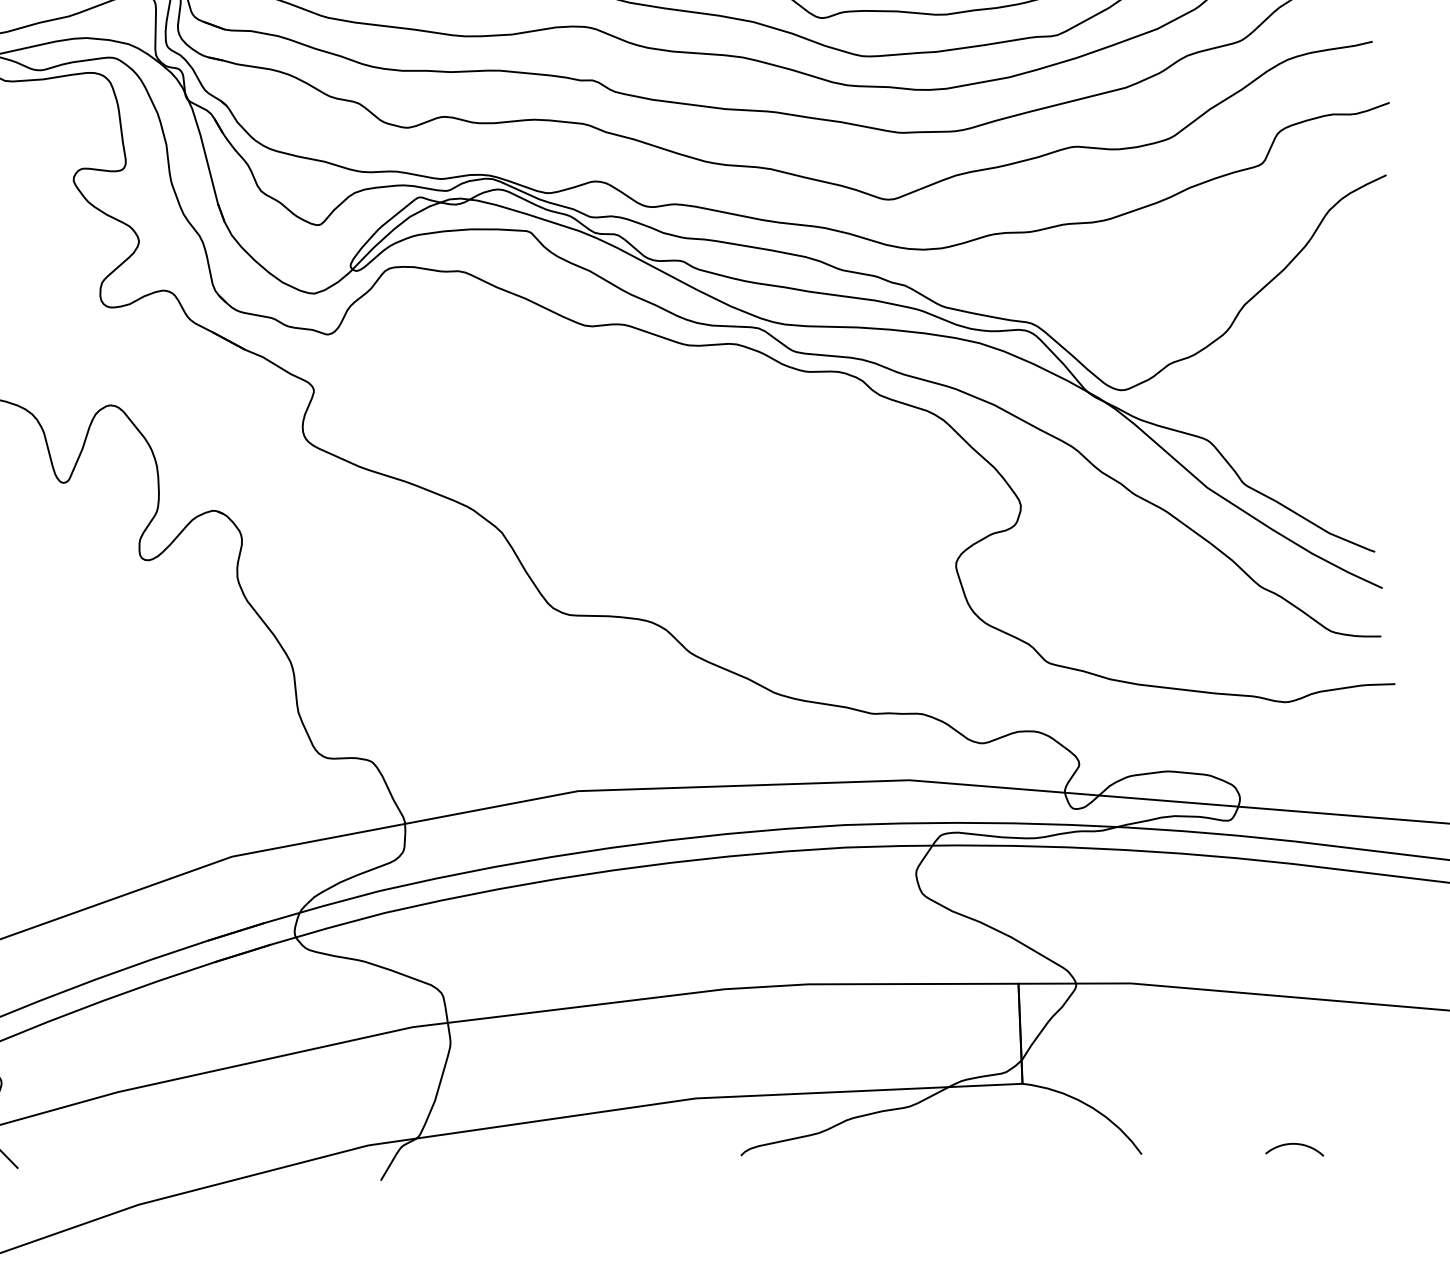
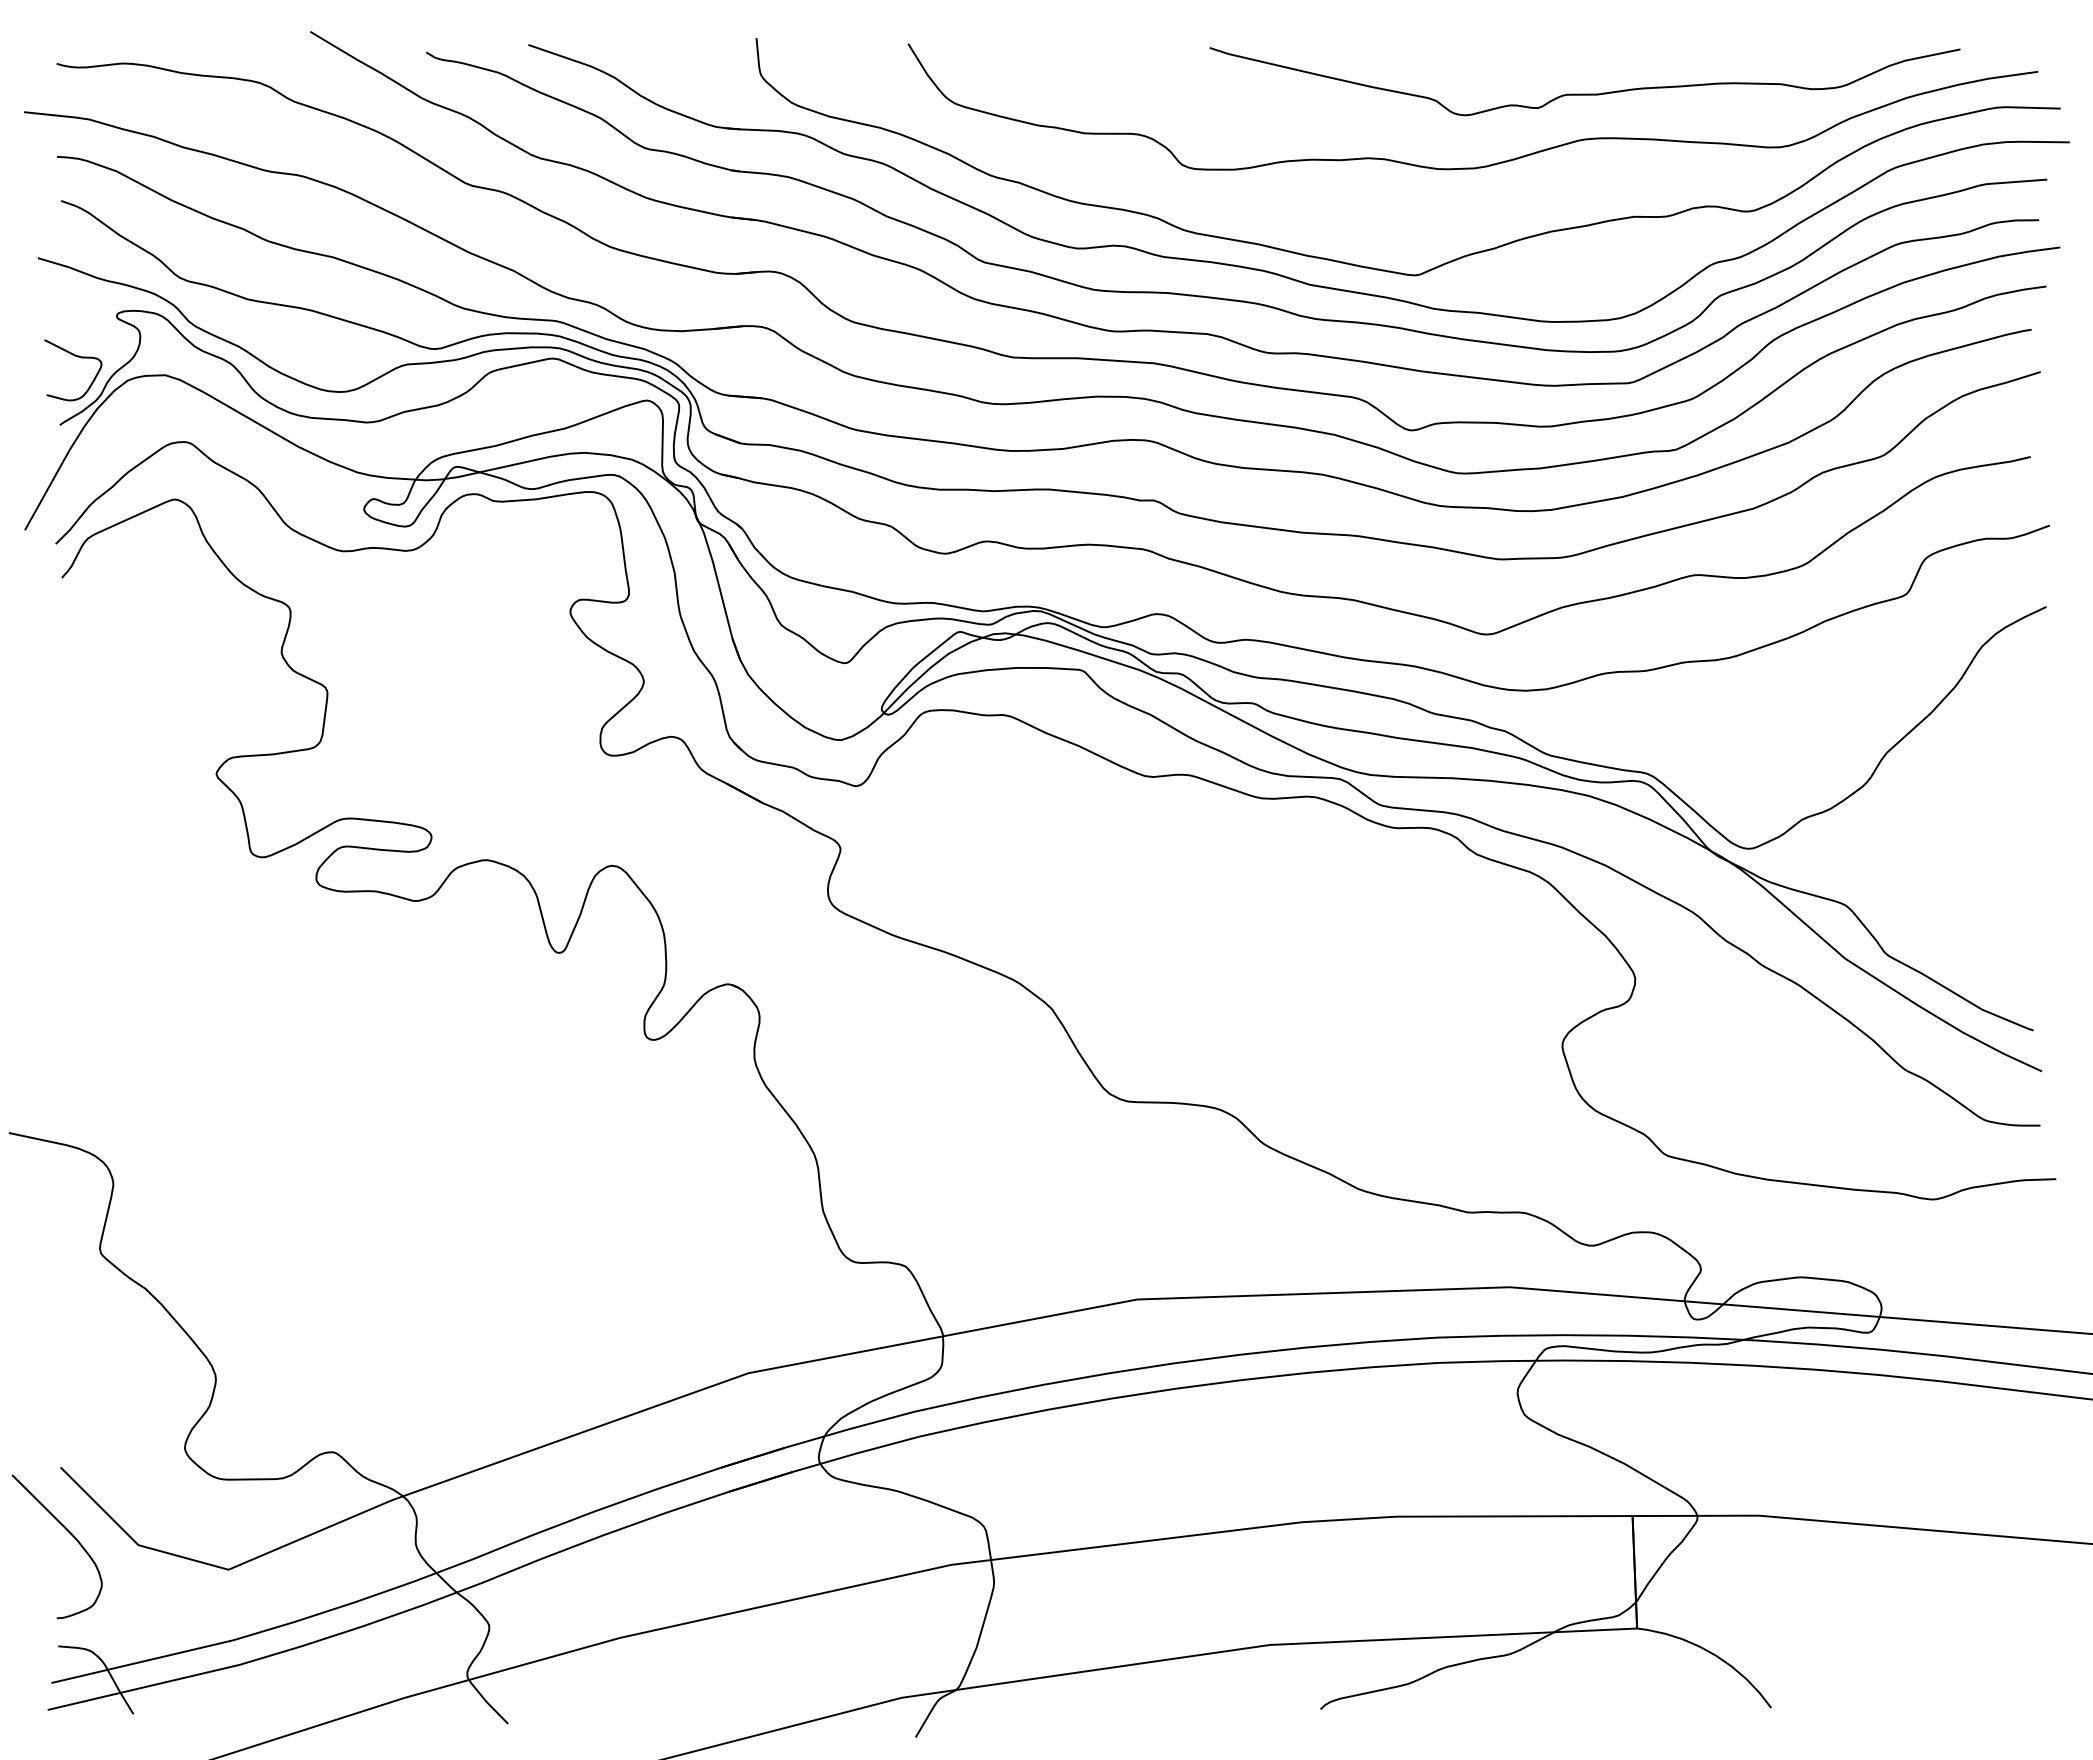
curve: (1297, 1145) -> (1946, 1697), removed

